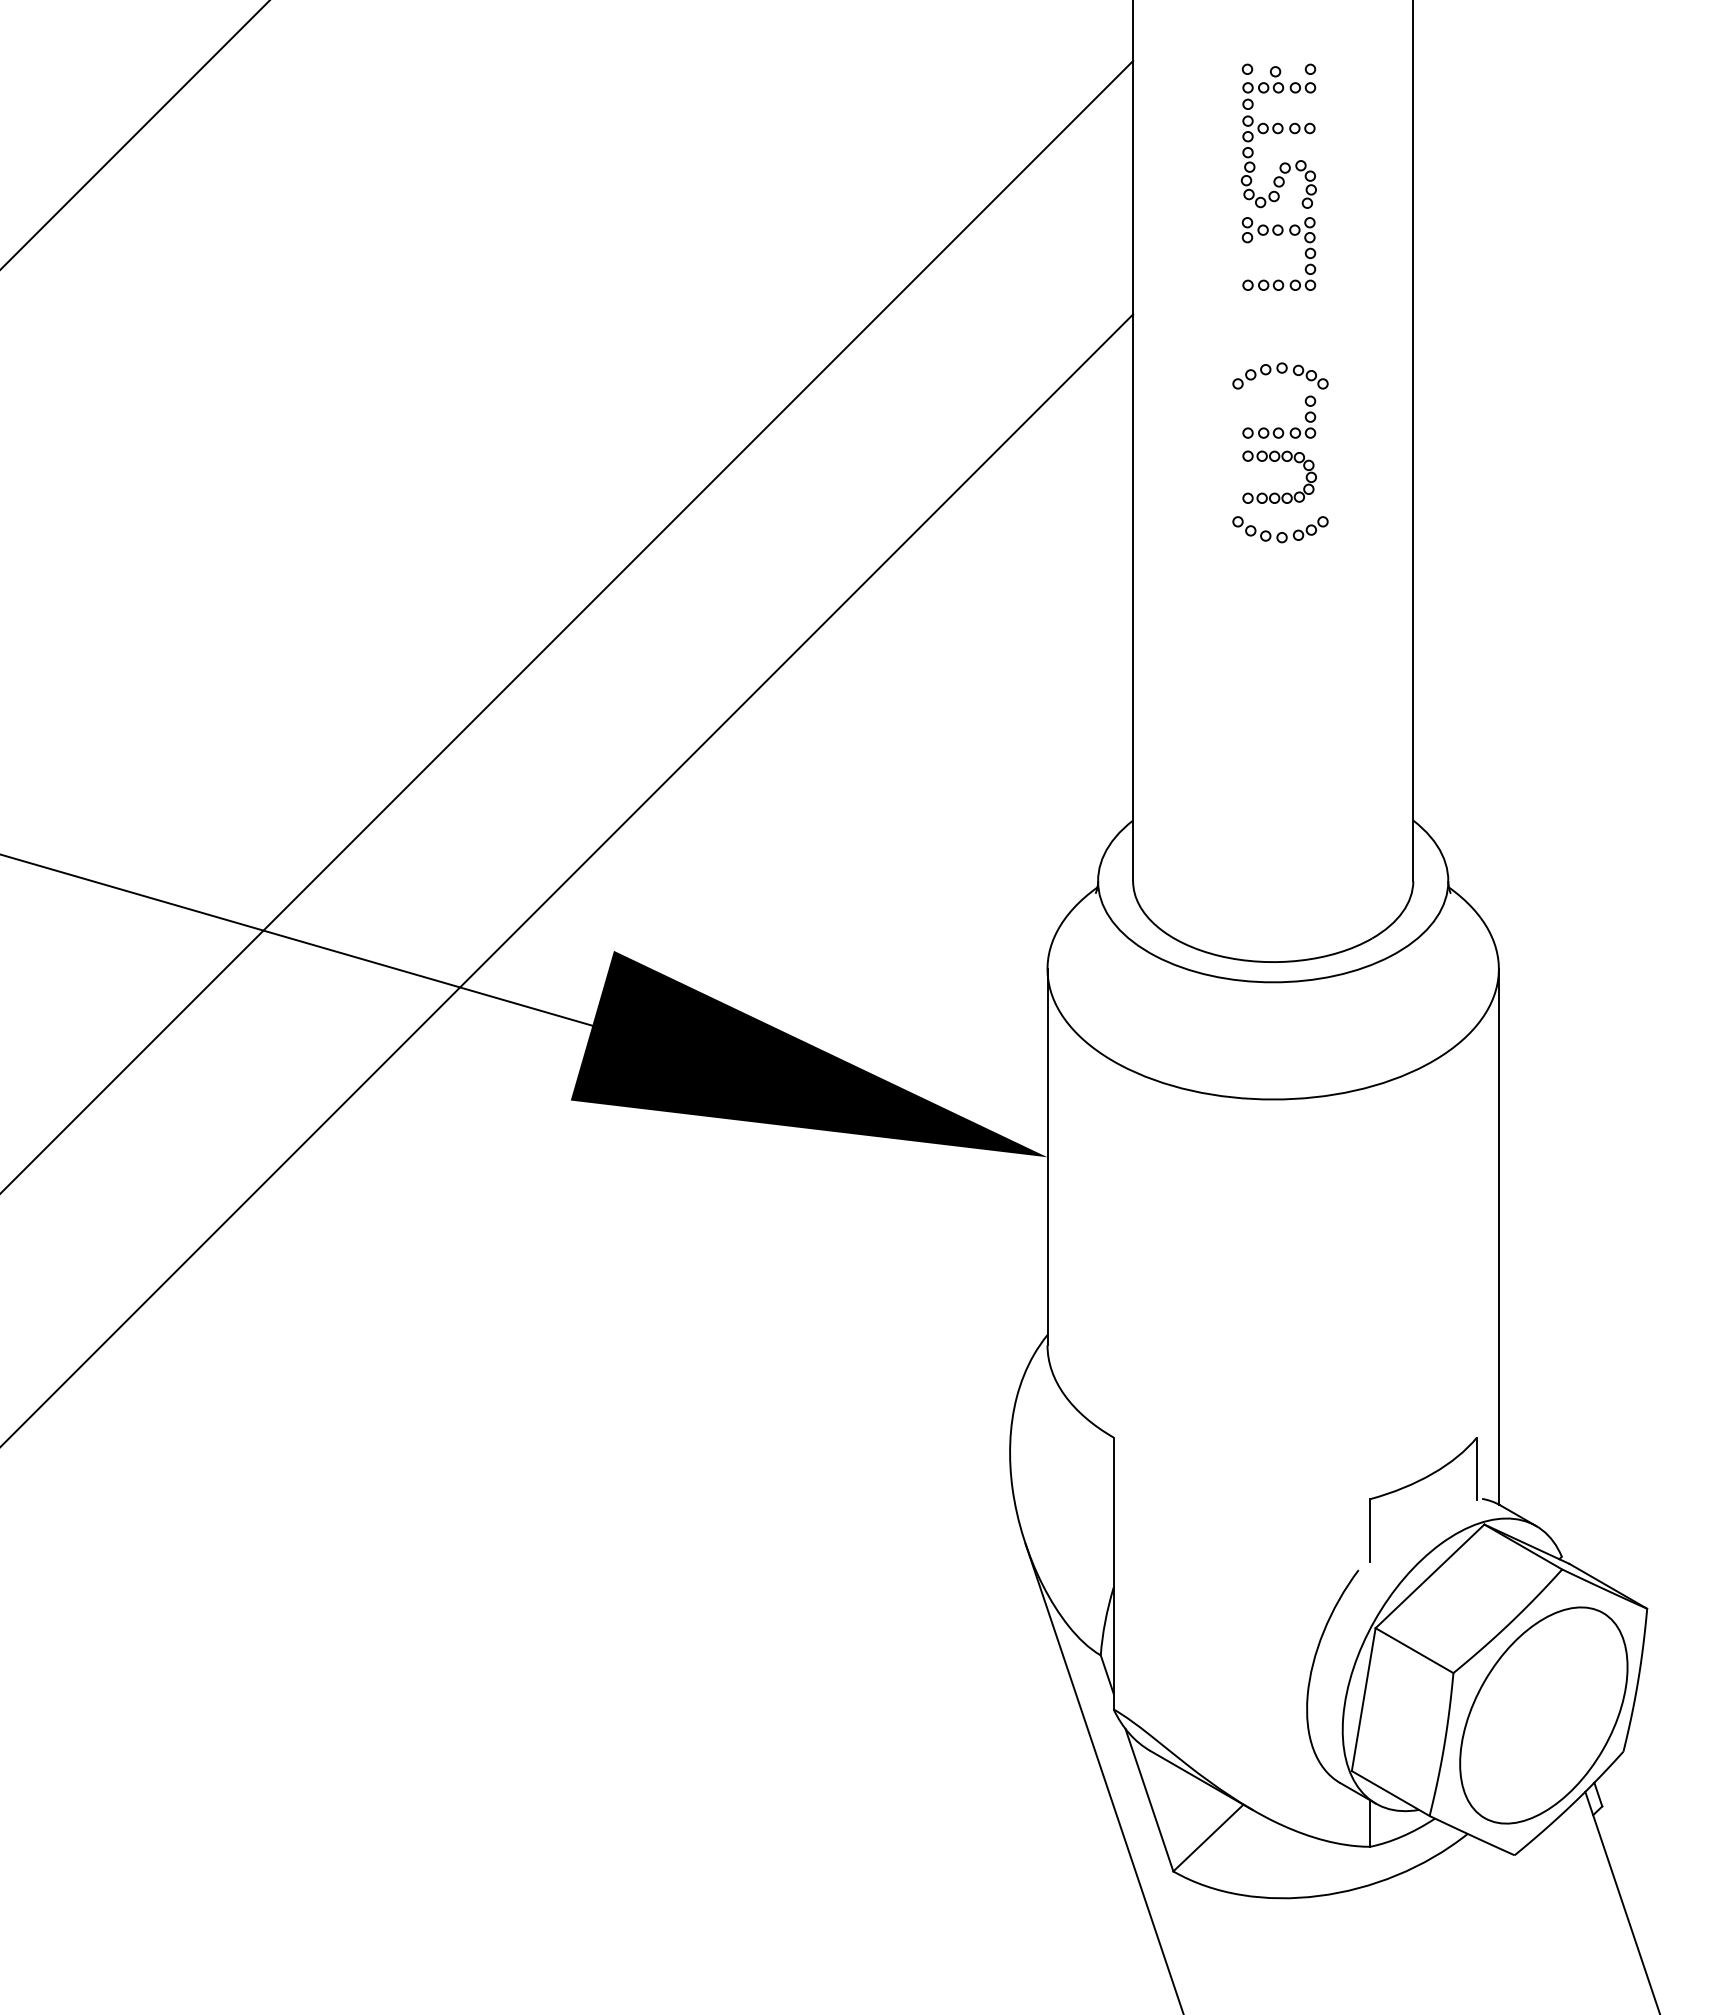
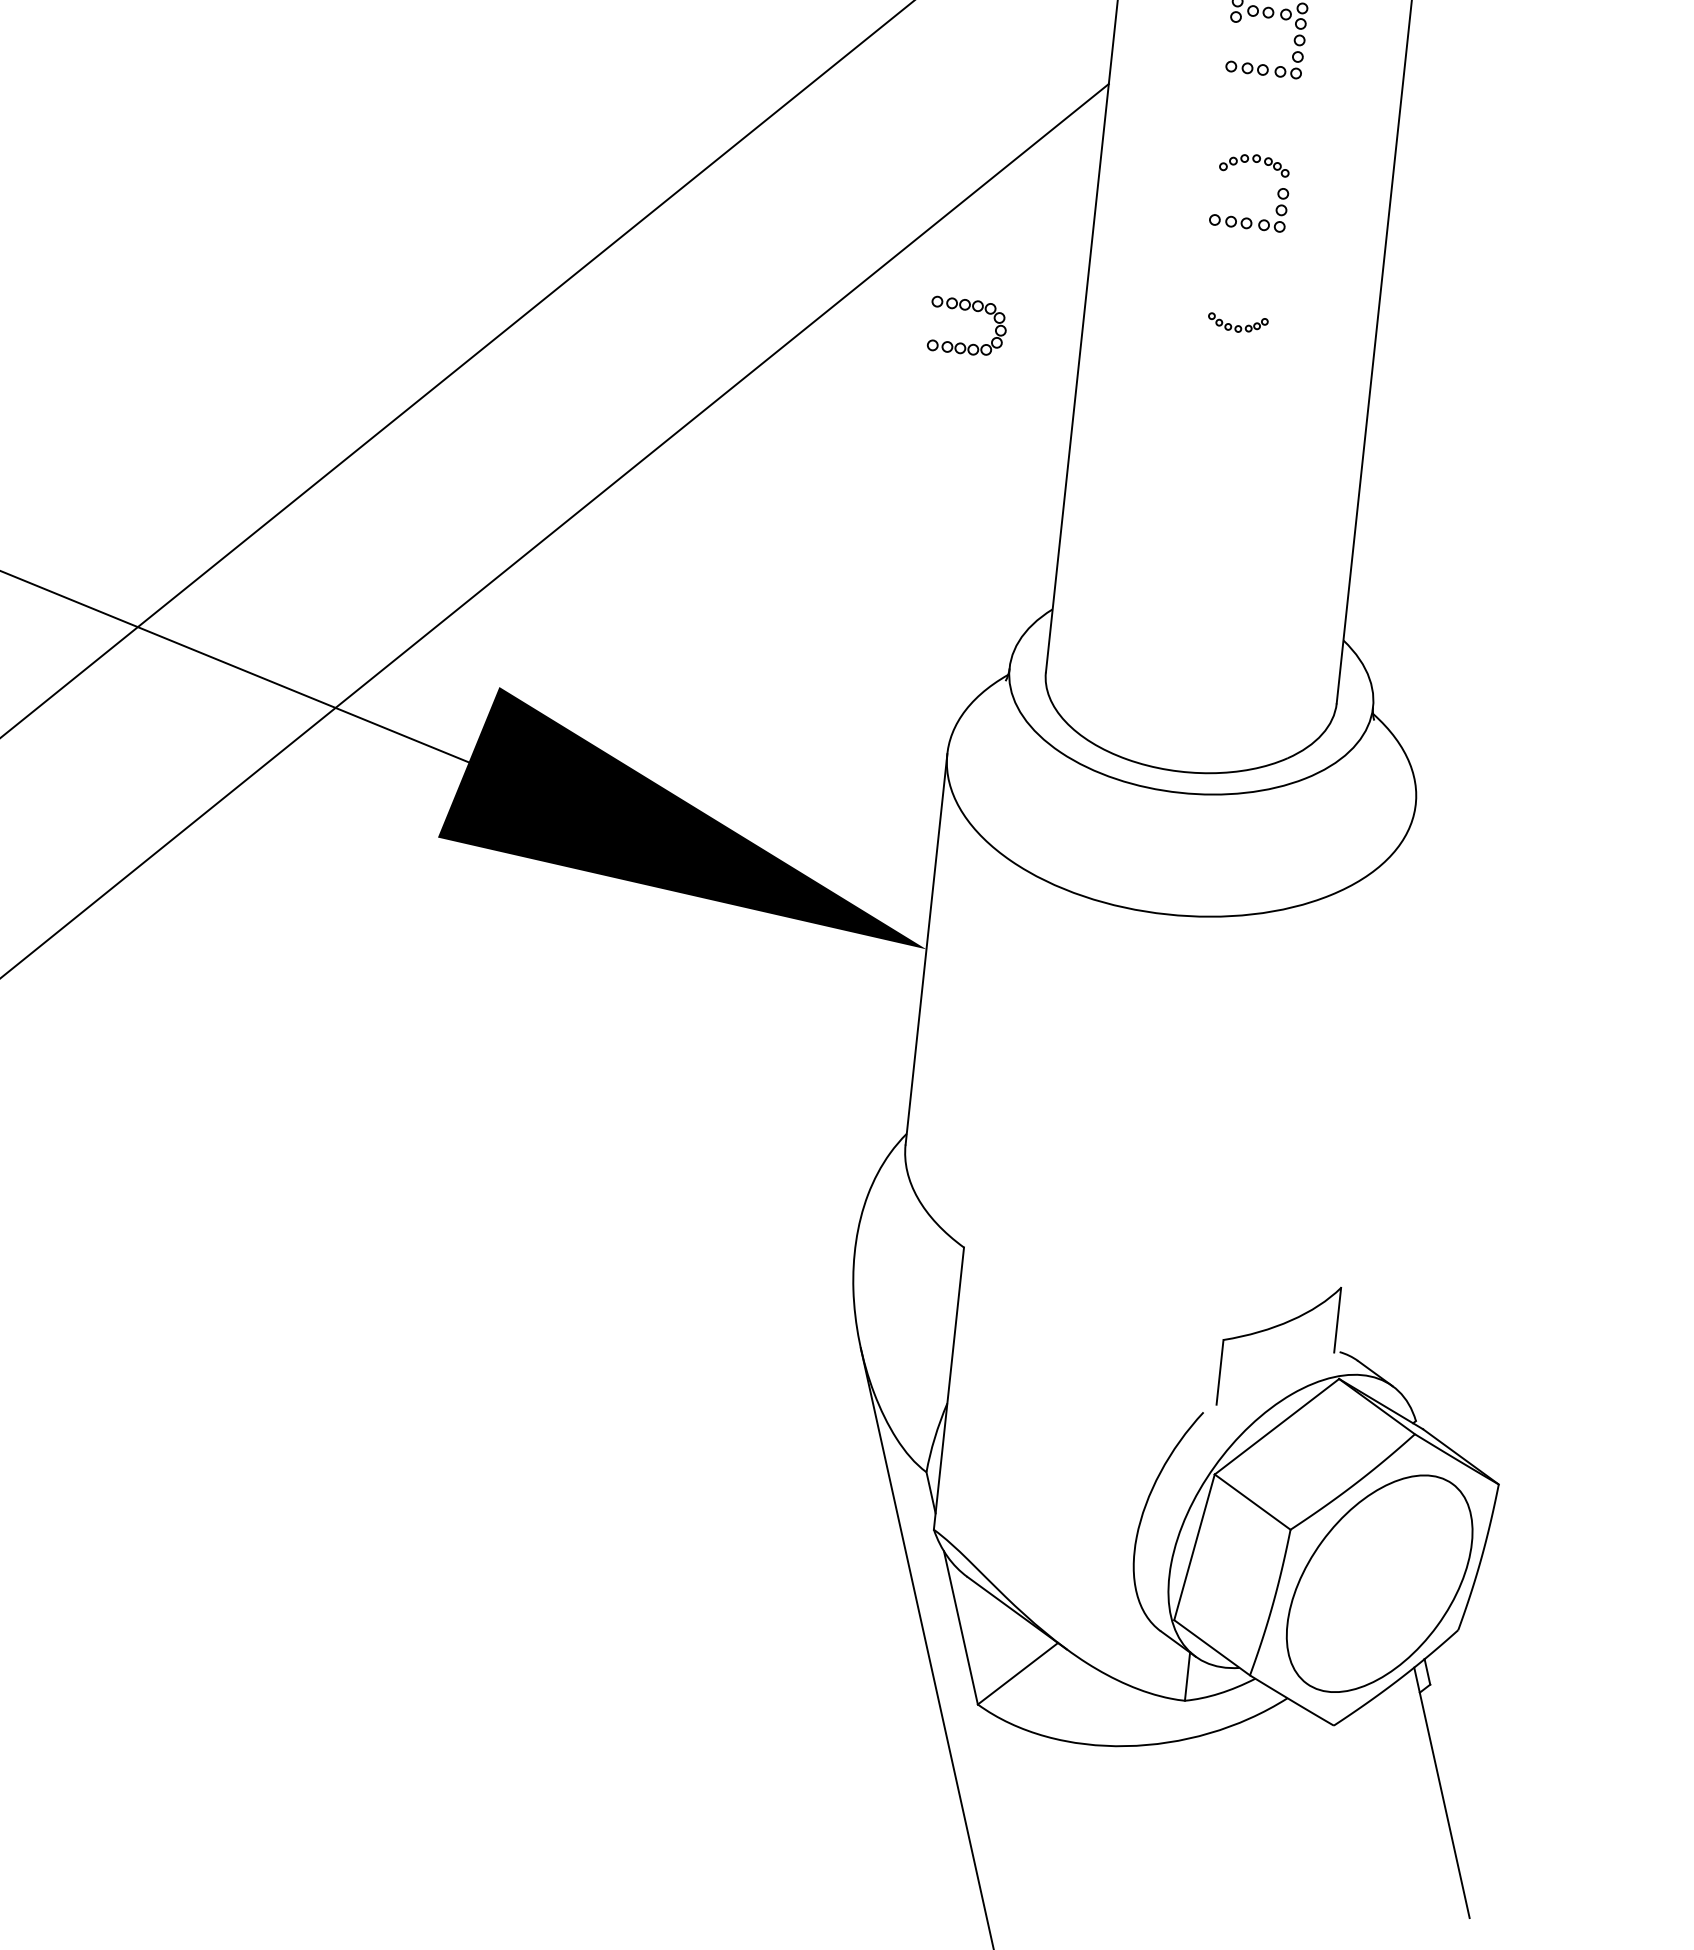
part: (1280, 375) -> (1254, 163), size x0.7
part: (1277, 461) -> (967, 310), moved
part: (1280, 529) -> (1237, 323), size x0.6
line: (1498, 1236) -> (1385, 1081), removed

